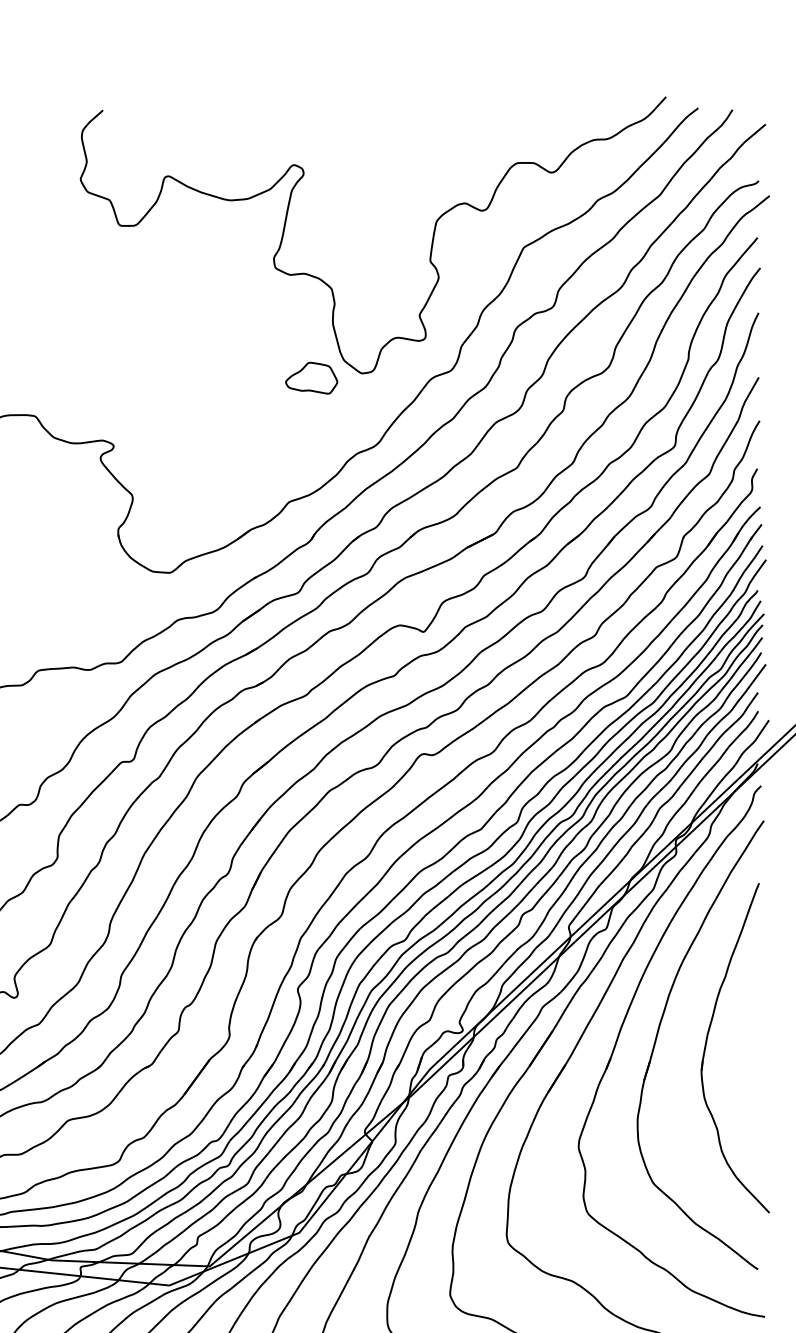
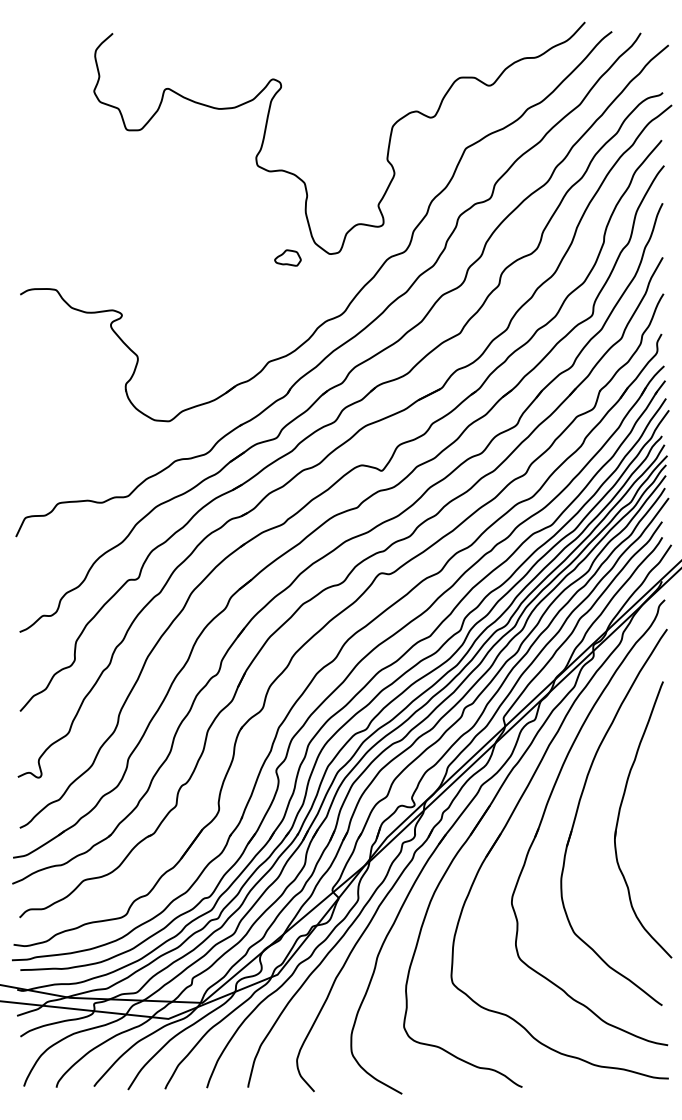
part: (311, 377) -> (287, 257), size x0.6

